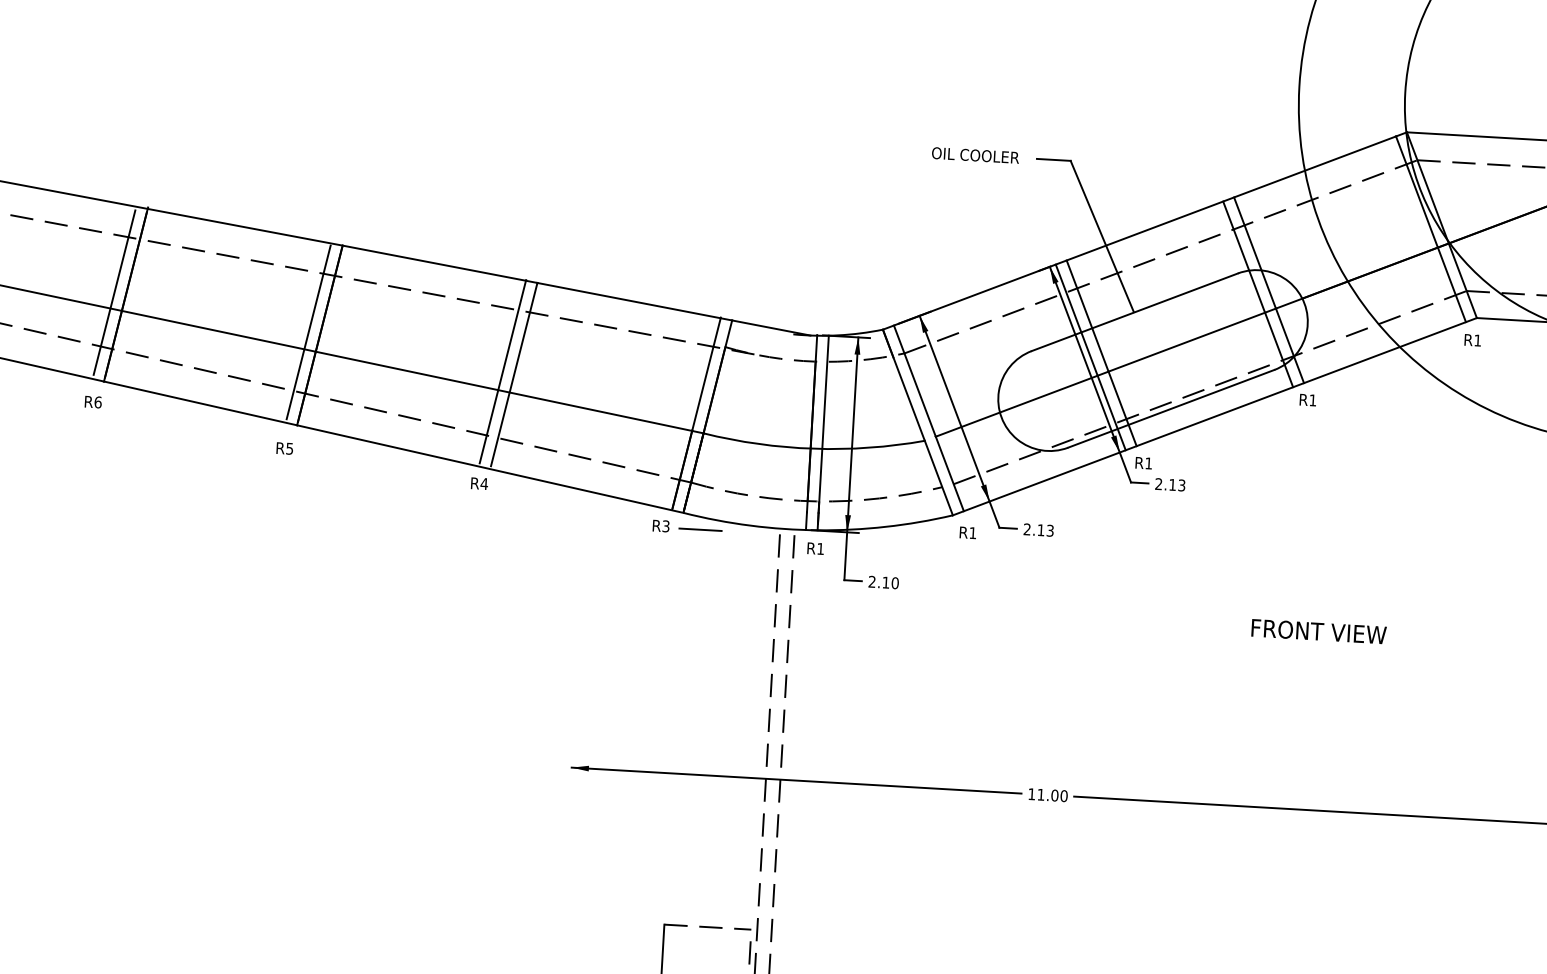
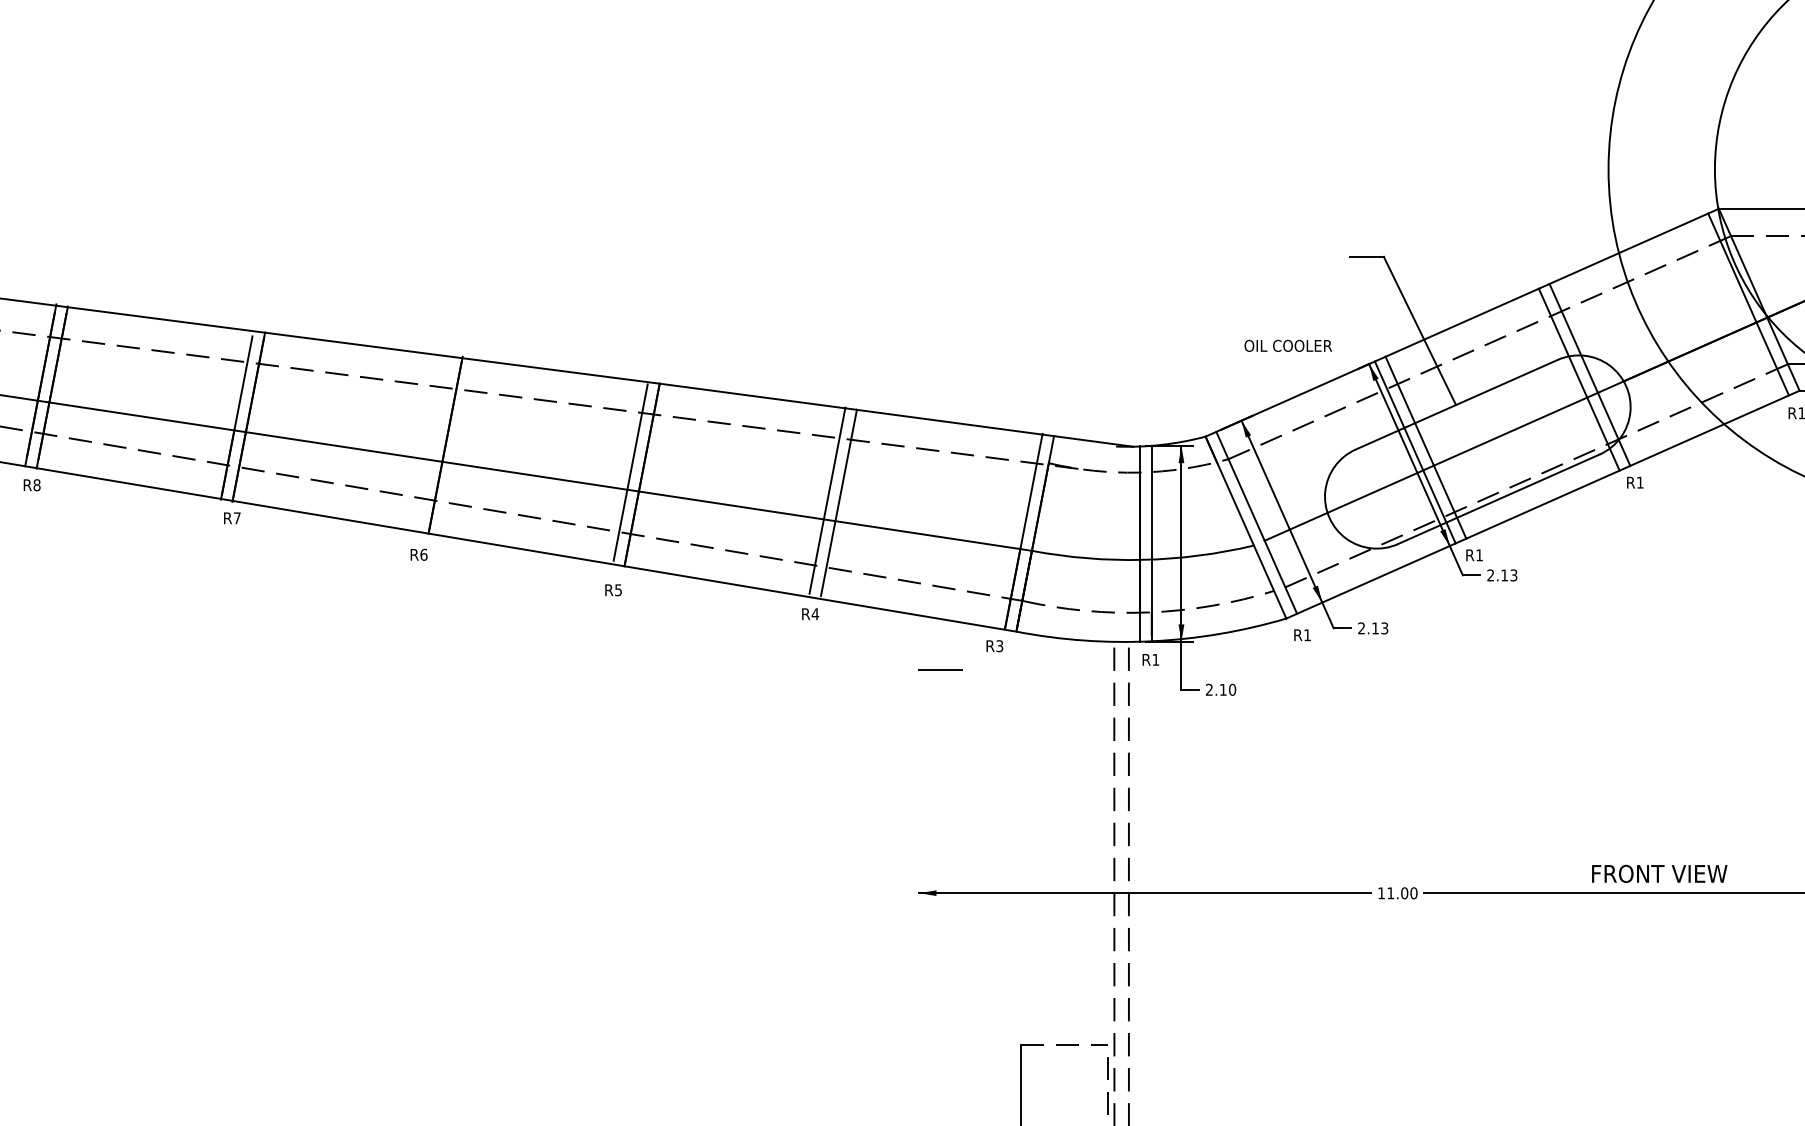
text: (974, 155) -> (1287, 345), moved
line: (114, 292) -> (433, 443), removed
line: (700, 529) -> (940, 669), moved
text: (1318, 631) -> (1659, 873), moved

